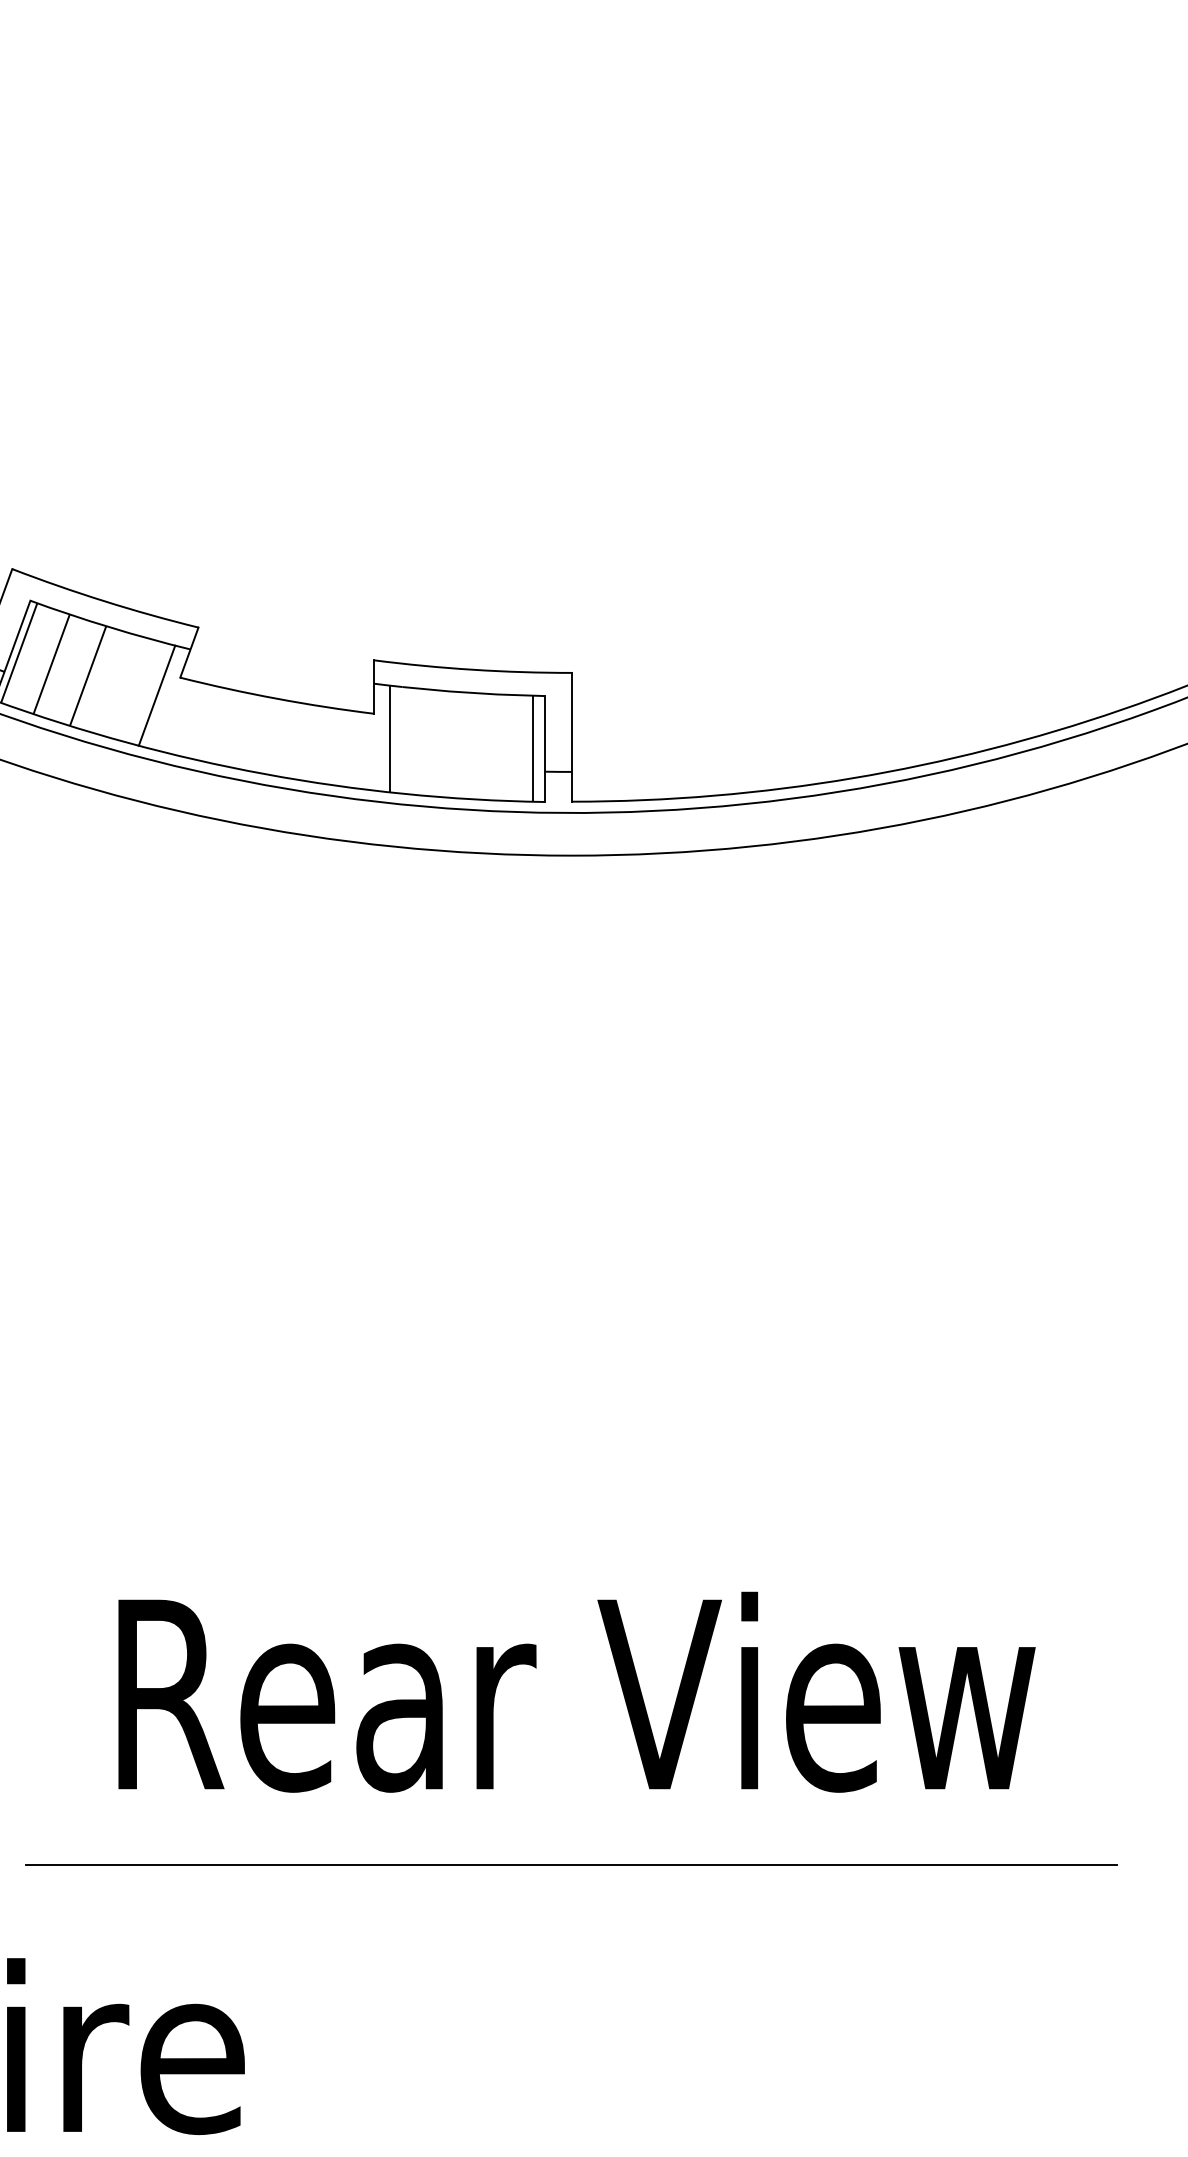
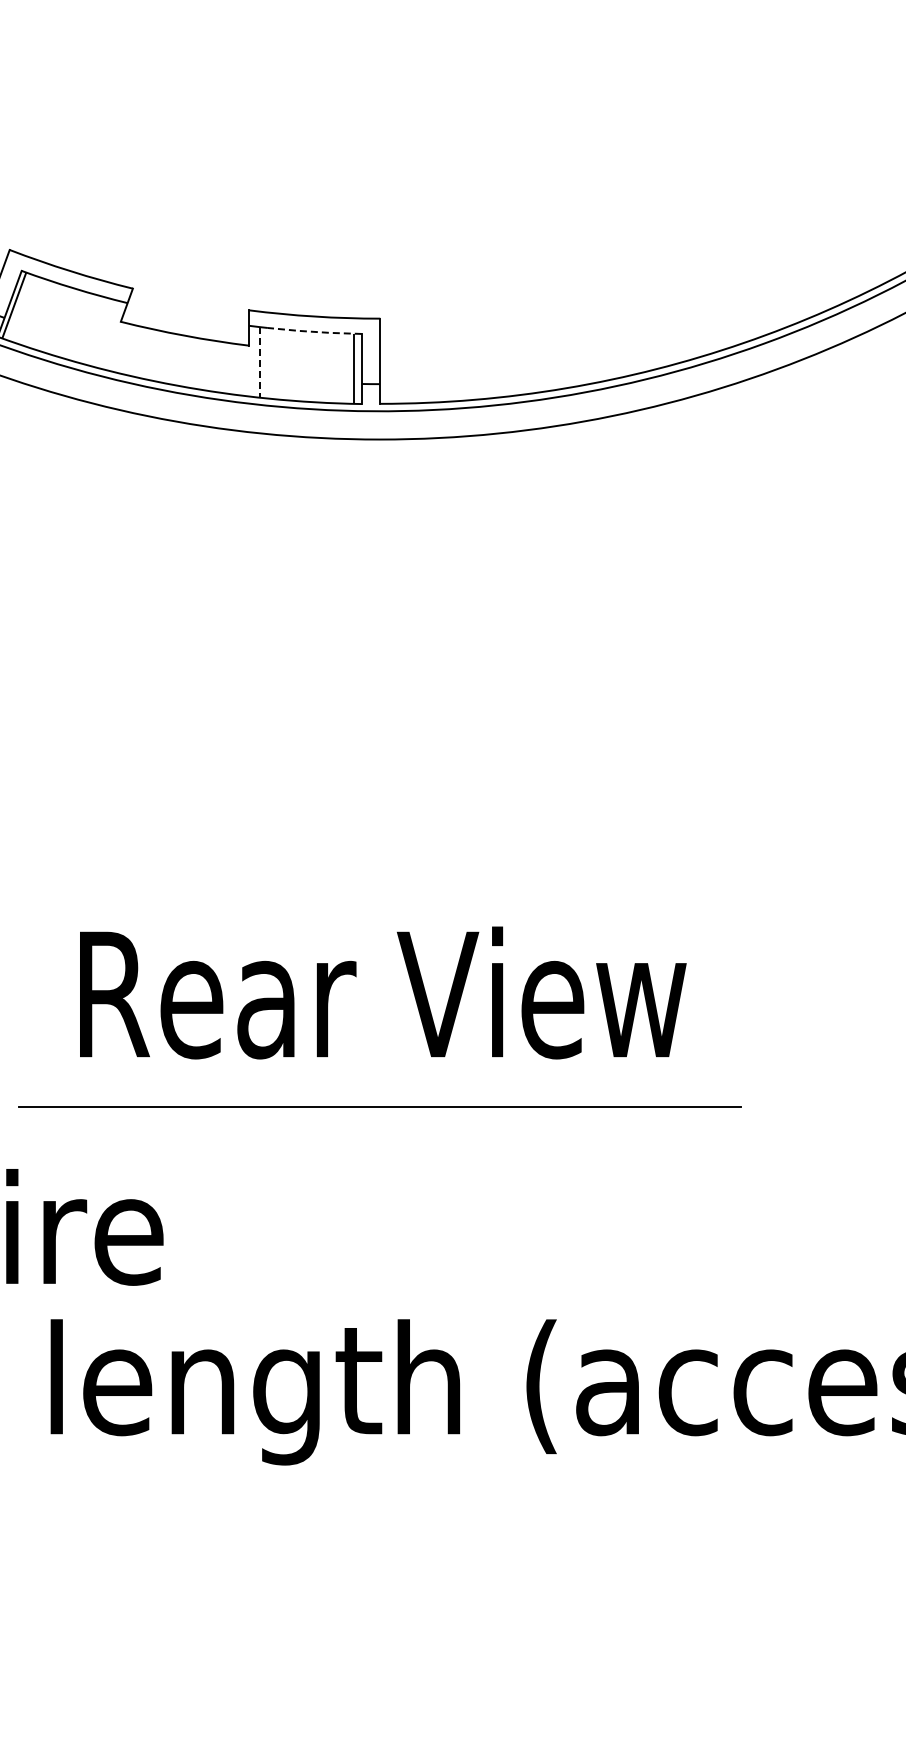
line: (51, 663) -> (35, 312), removed
line: (87, 675) -> (59, 320), removed
line: (472, 692) -> (314, 331), solid -> dashed
line: (157, 695) -> (105, 333), removed
line: (389, 739) -> (259, 362), solid -> dashed

